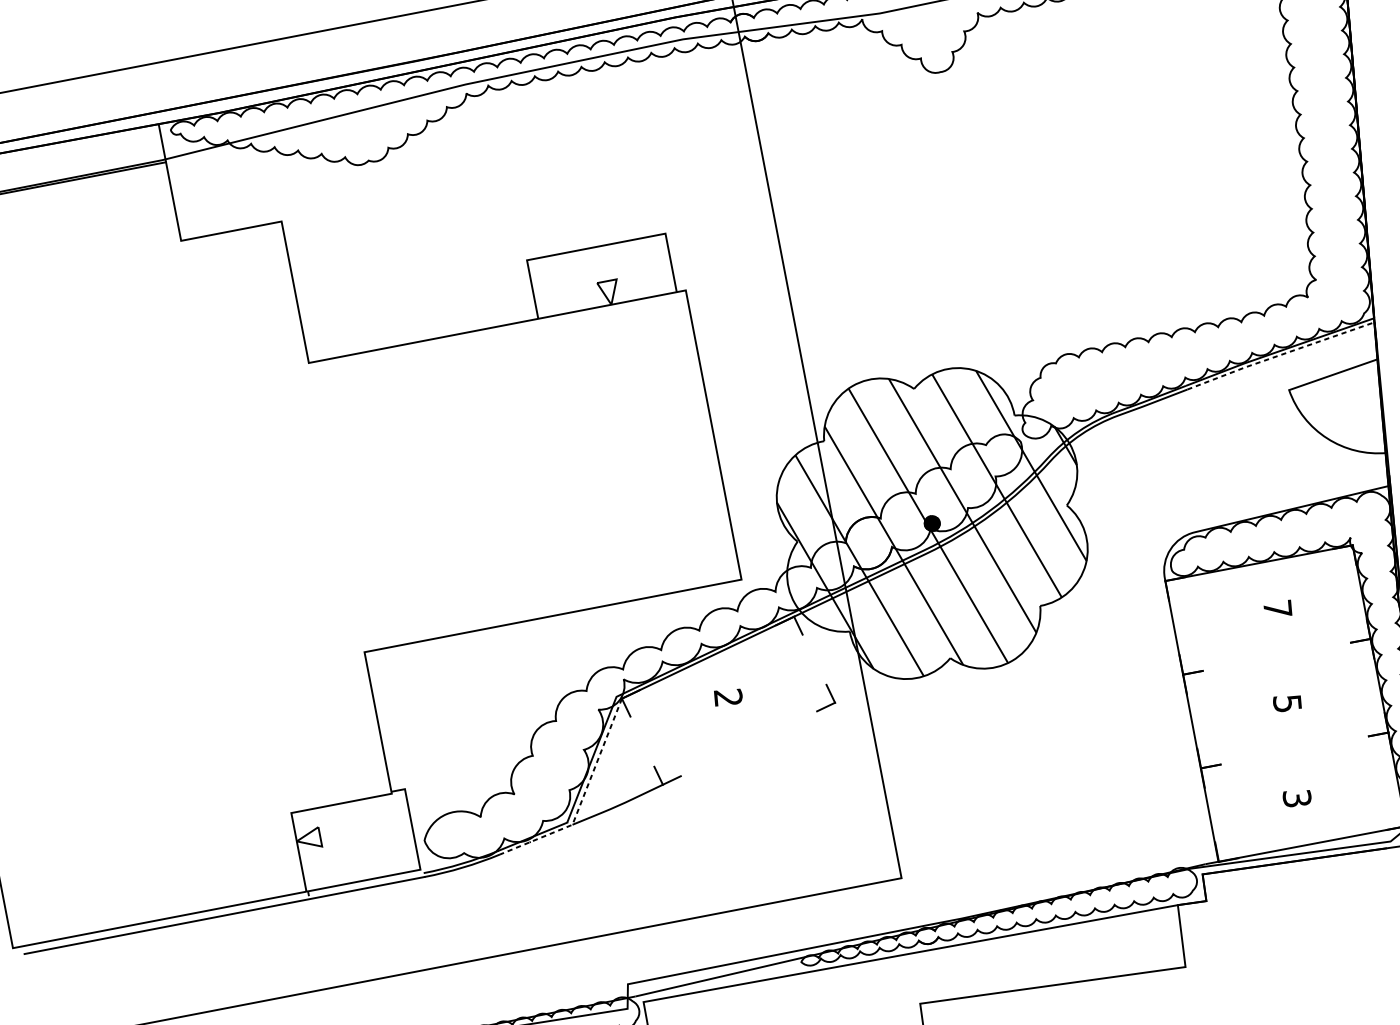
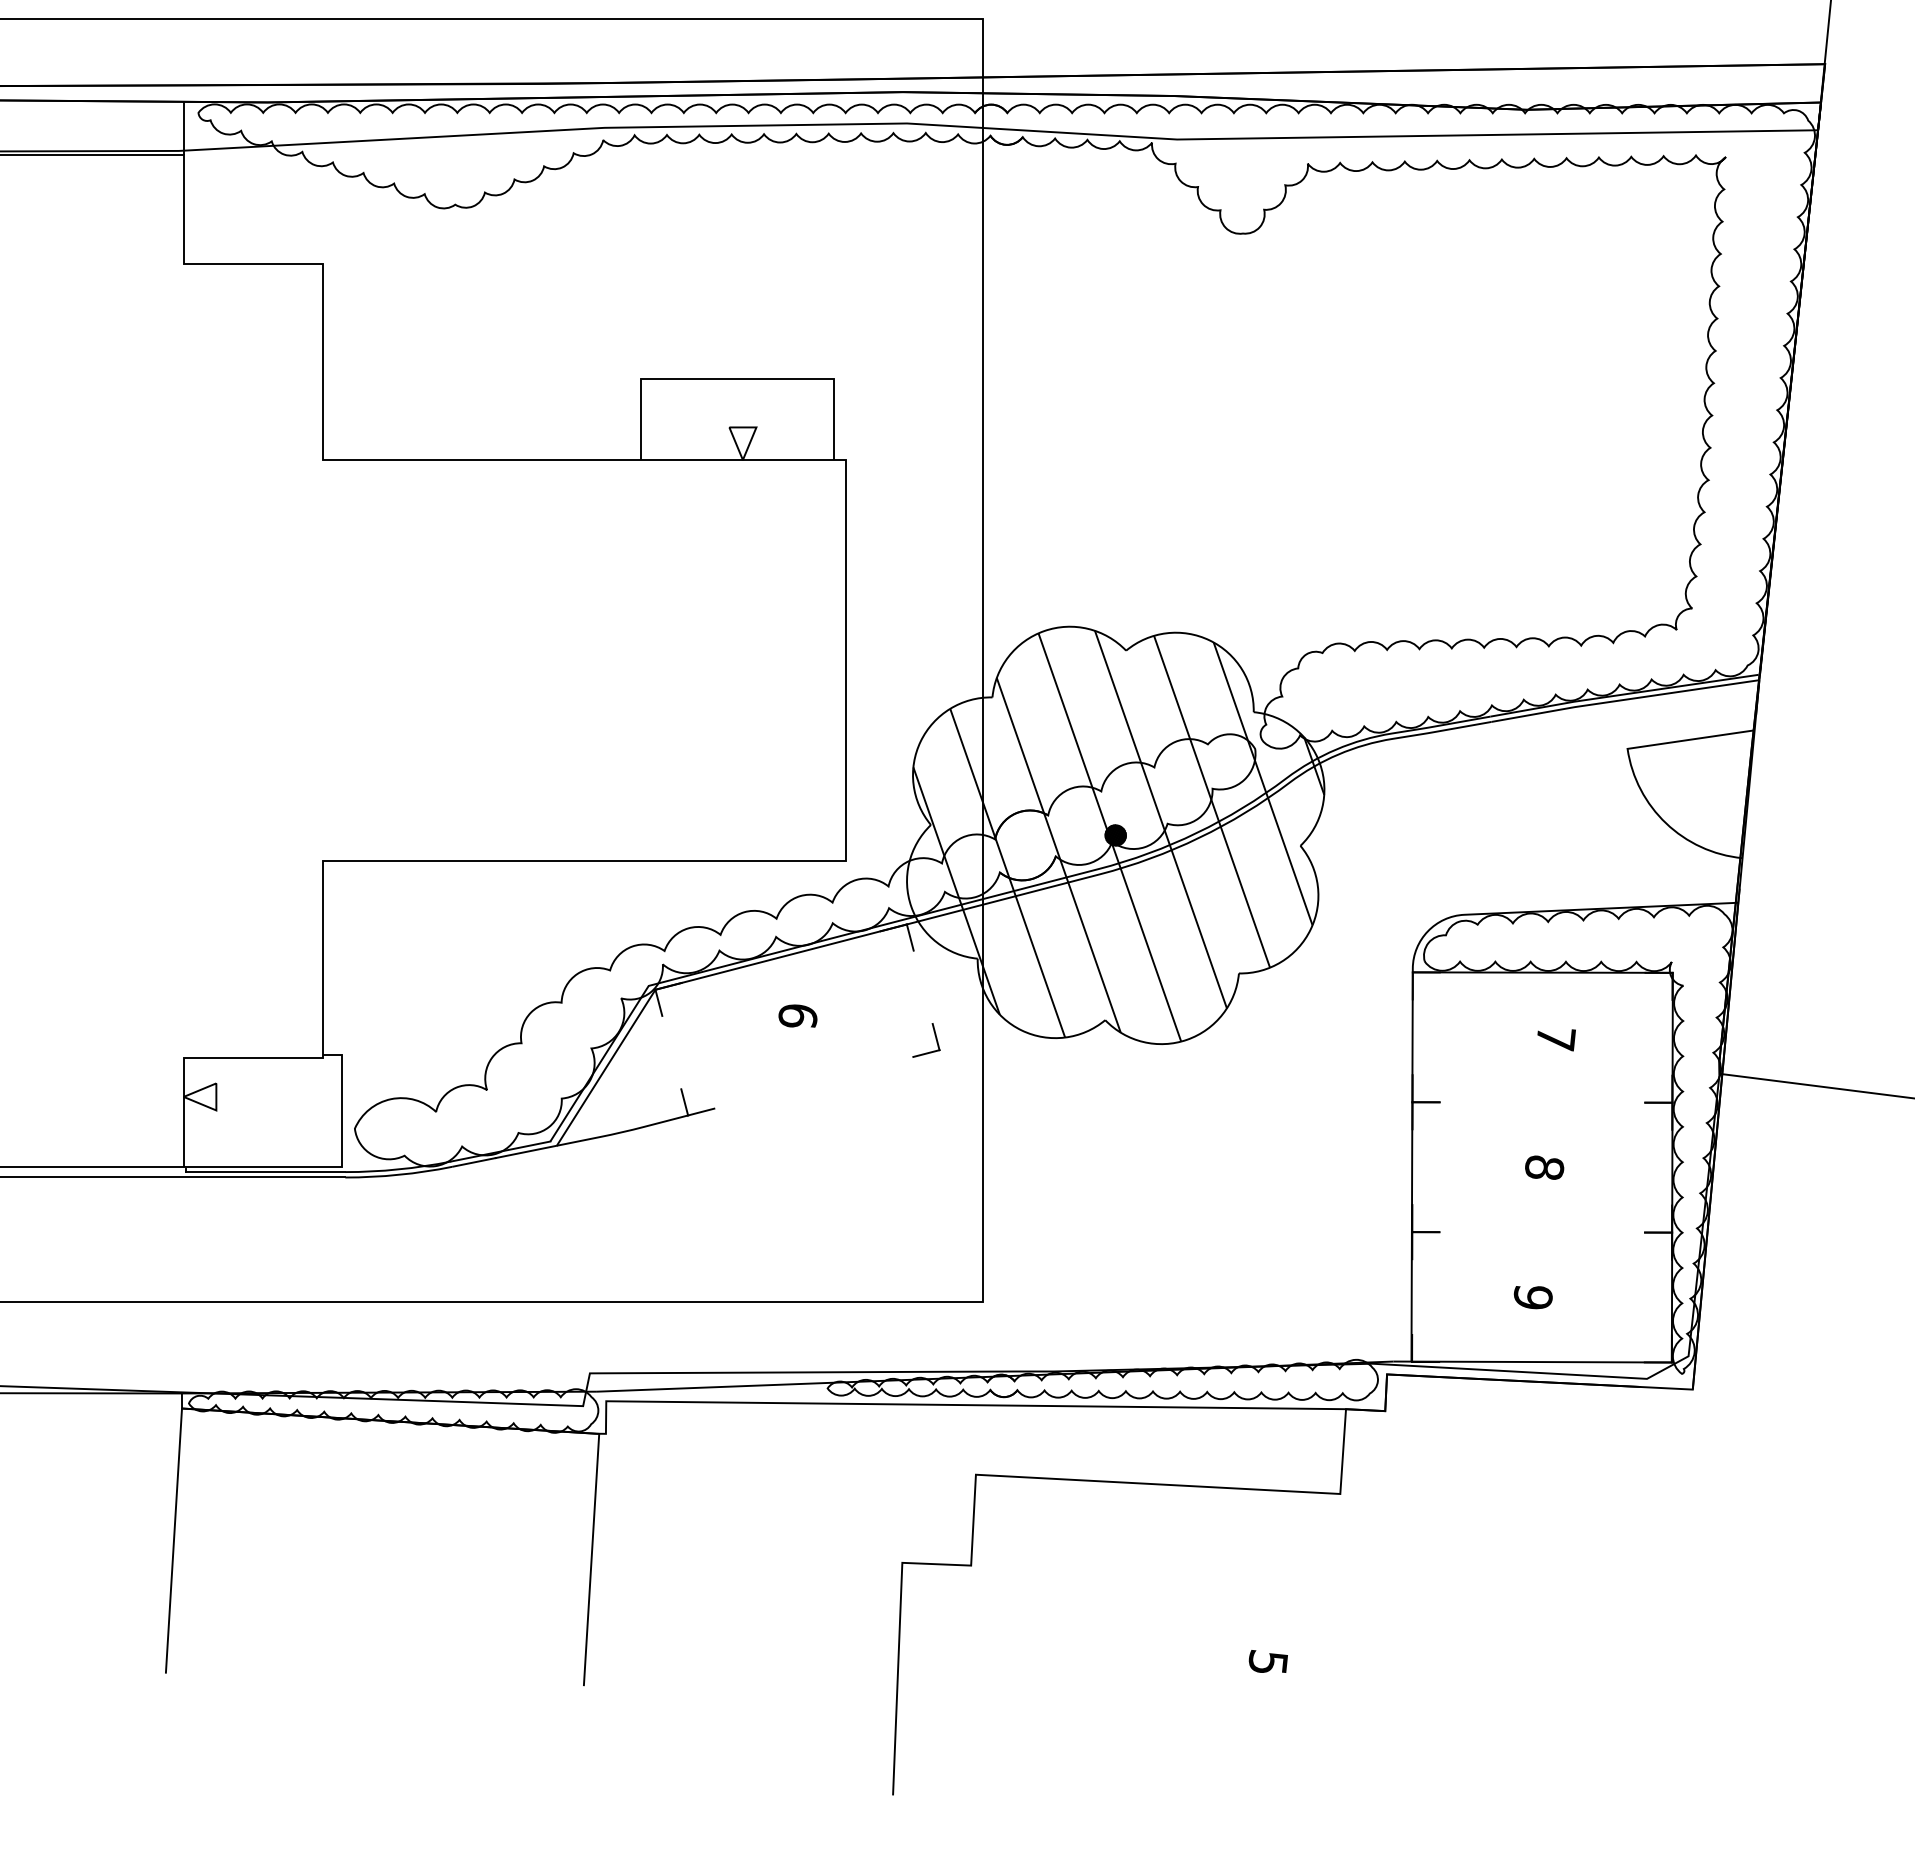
line: (1280, 354) -> (1625, 699), dashed -> solid
text: (727, 697) -> (797, 1015), 2 -> 6
text: (1287, 703) -> (1544, 1167), 5 -> 8
line: (582, 798) -> (577, 1113), dashed -> solid
text: (1296, 798) -> (1532, 1296), 3 -> 9
line: (366, 884) -> (265, 1172), added

